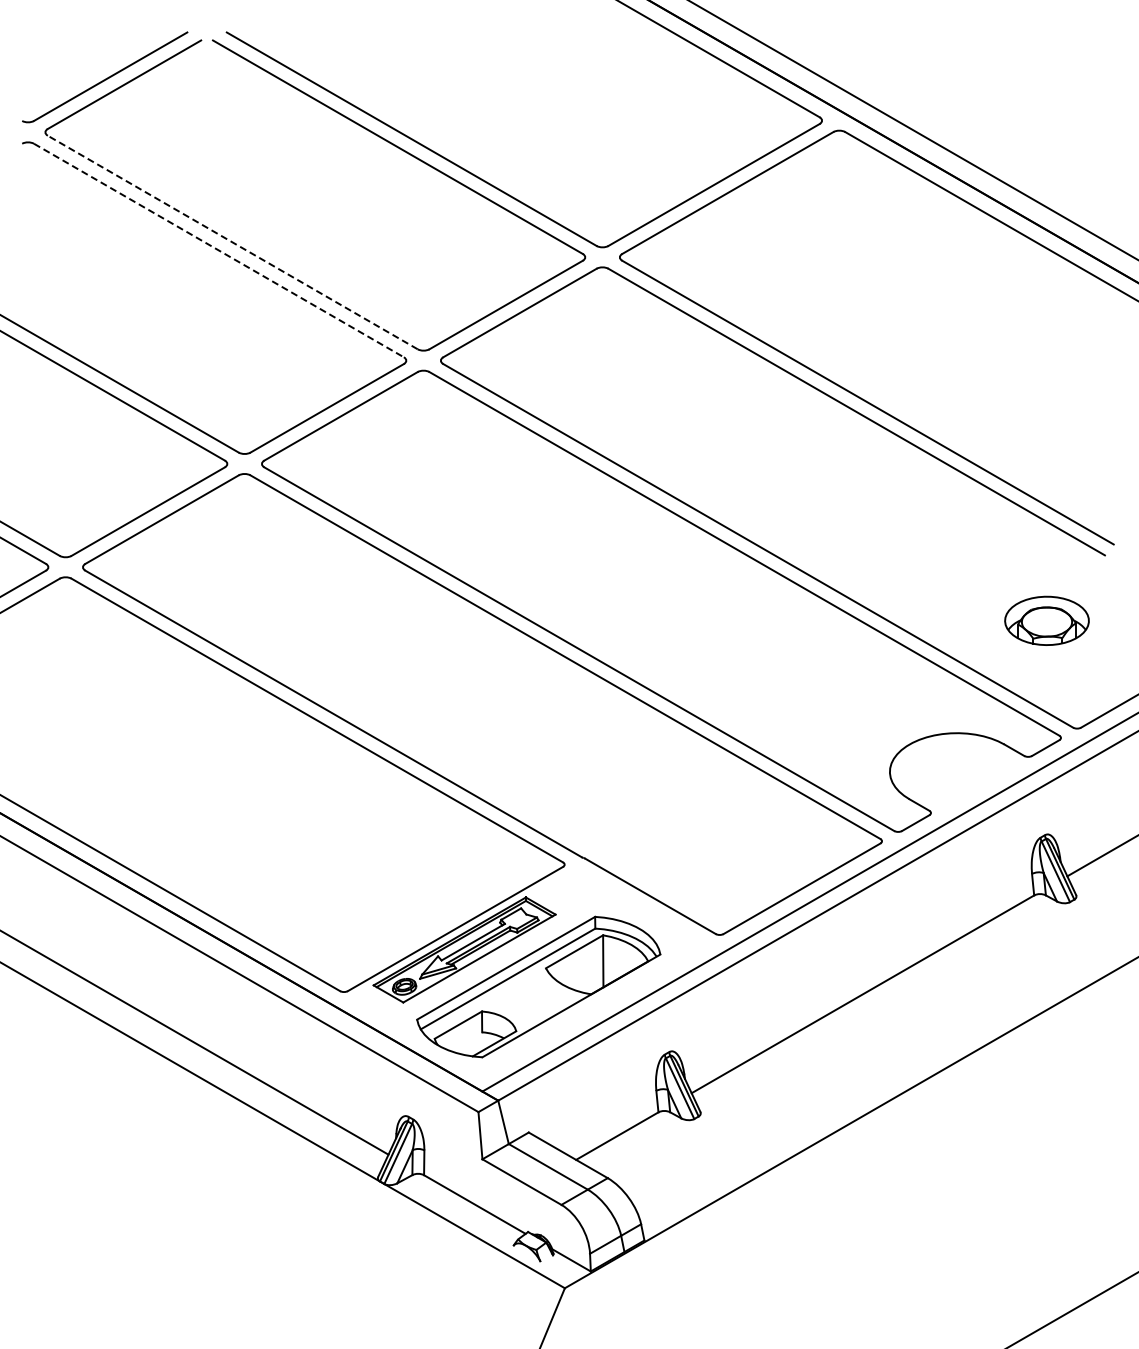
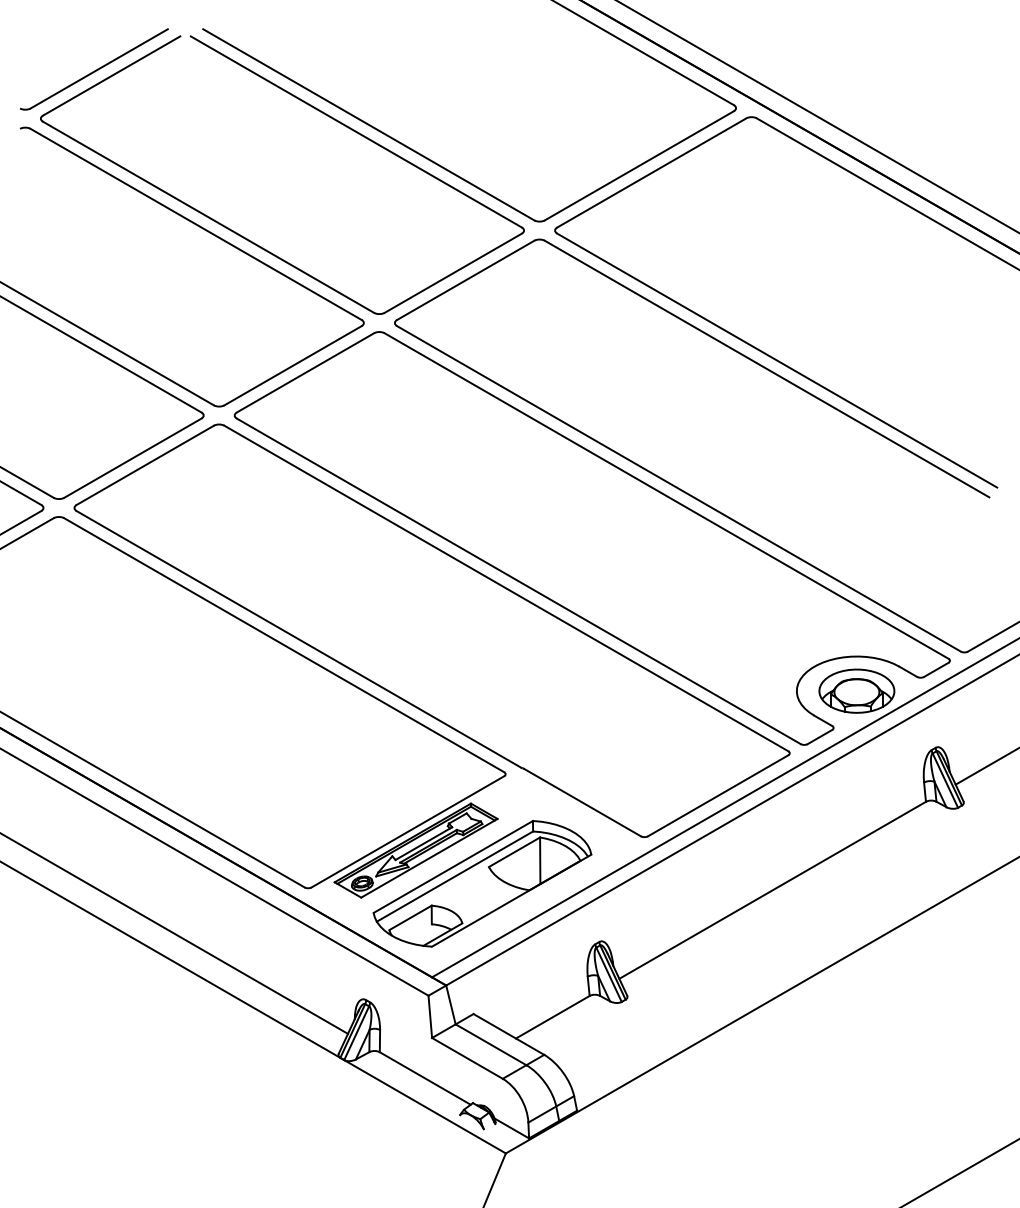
line: (232, 242) -> (208, 217), dashed -> solid
line: (218, 250) -> (195, 224), dashed -> solid
part: (1046, 620) -> (856, 690), moved

